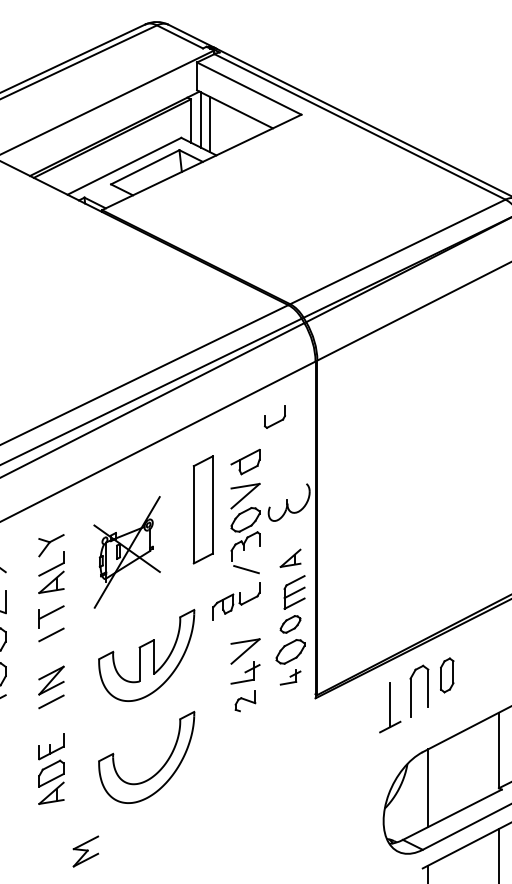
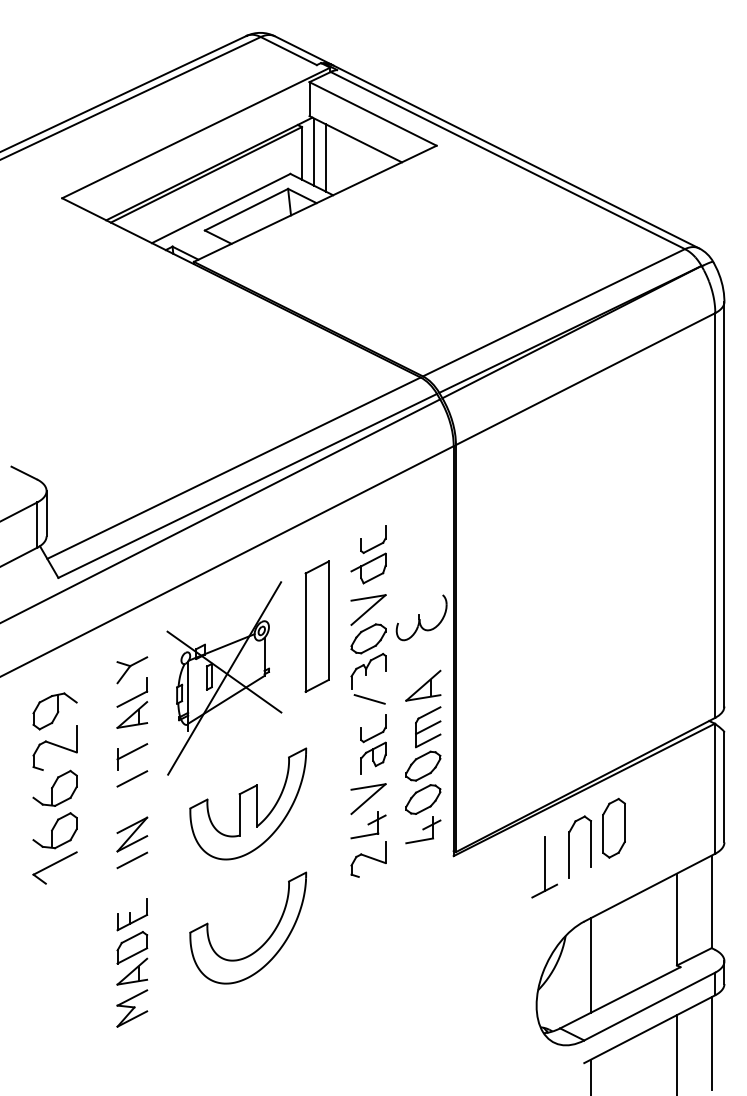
part: (276, 421) -> (375, 545), moved
part: (127, 552) -> (224, 678), size x1.43
part: (290, 558) -> (423, 685), size x1.43
part: (223, 606) -> (373, 757), moved
part: (290, 623) -> (423, 765), size x1.43
part: (446, 674) -> (613, 827), size x1.43
part: (290, 677) -> (423, 830), size x1.43
part: (245, 701) -> (368, 859), size x1.43
part: (86, 851) -> (132, 1008), moved

